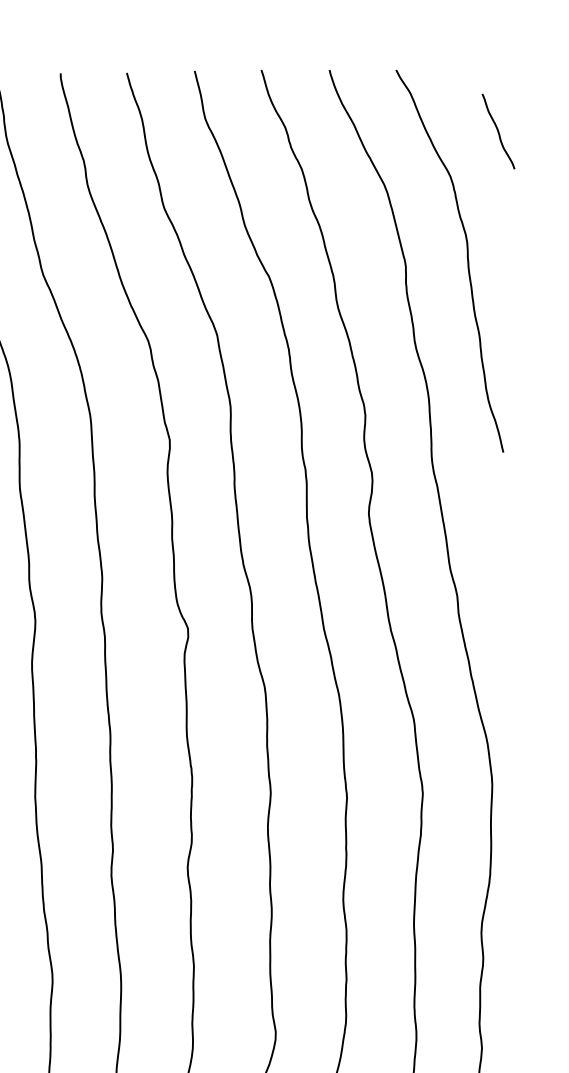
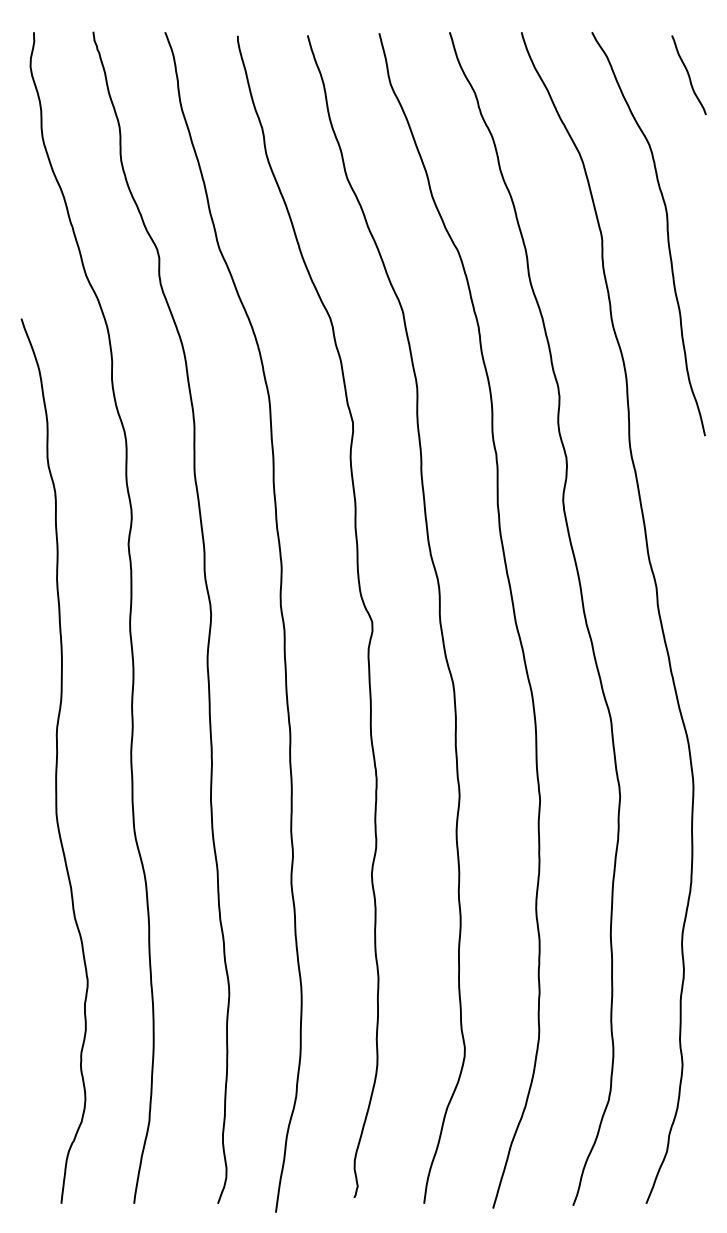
curve: (497, 131) -> (688, 75), moved

